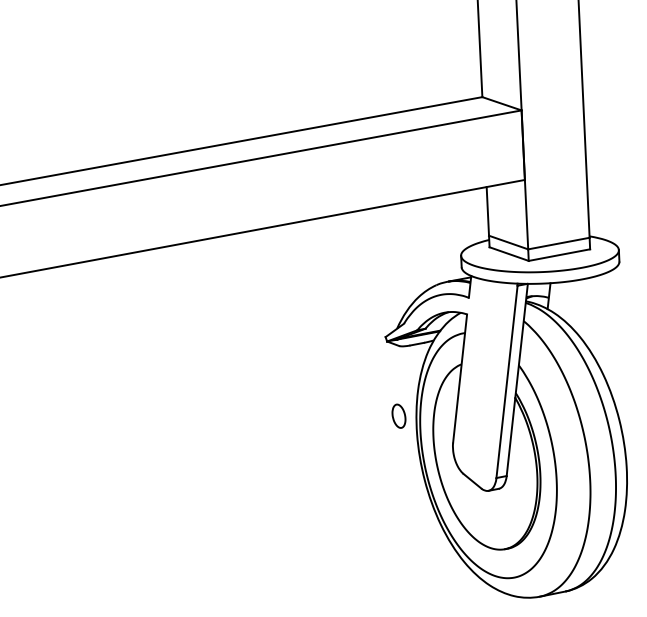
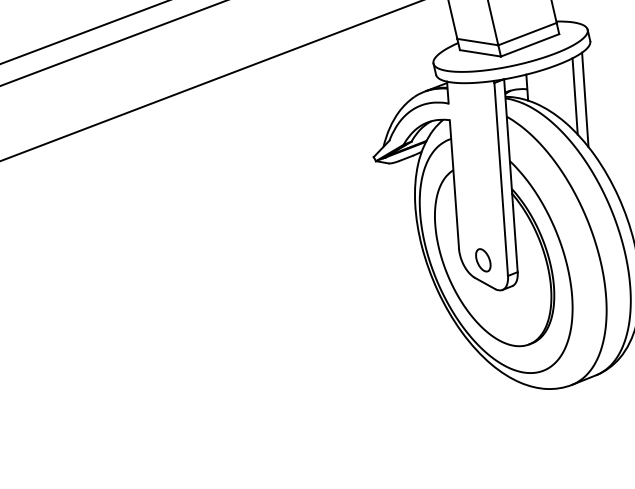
line: (594, 313) -> (575, 96), added
line: (603, 318) -> (584, 99), added
part: (398, 415) -> (482, 259), moved

